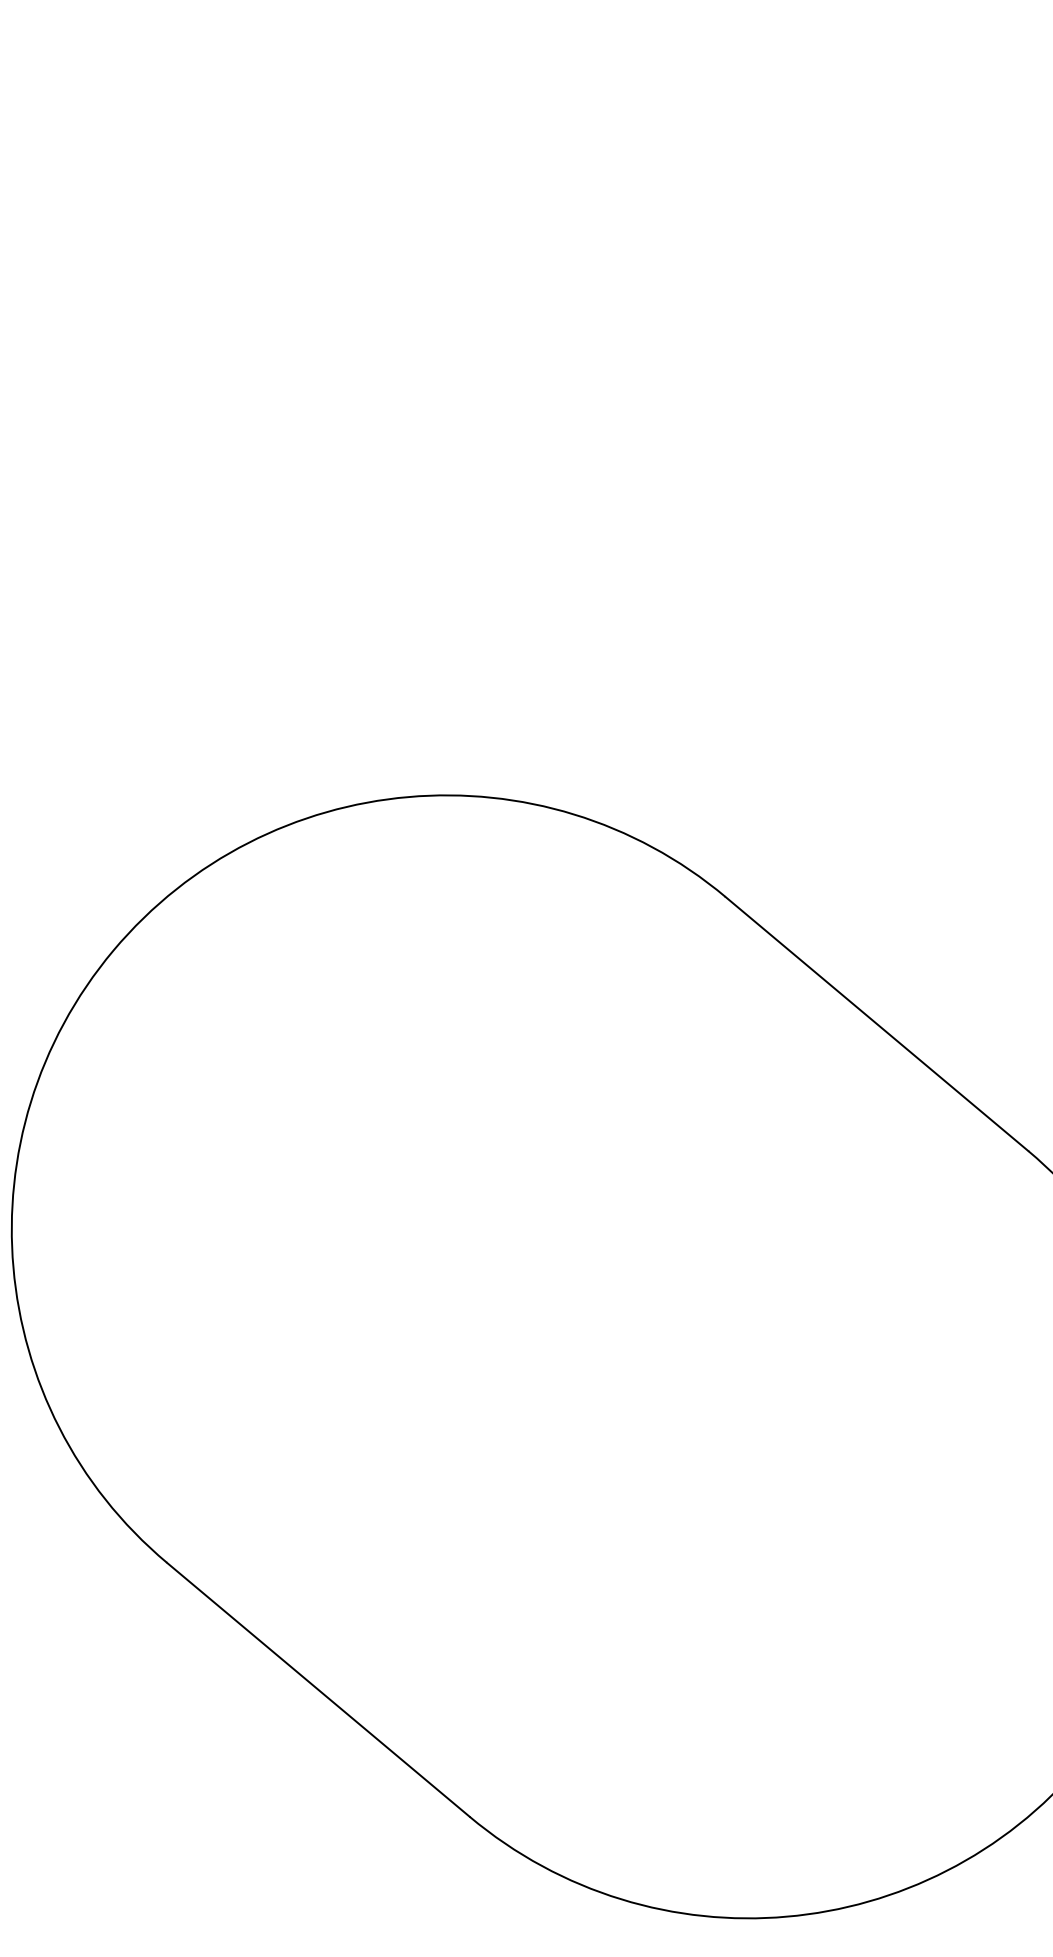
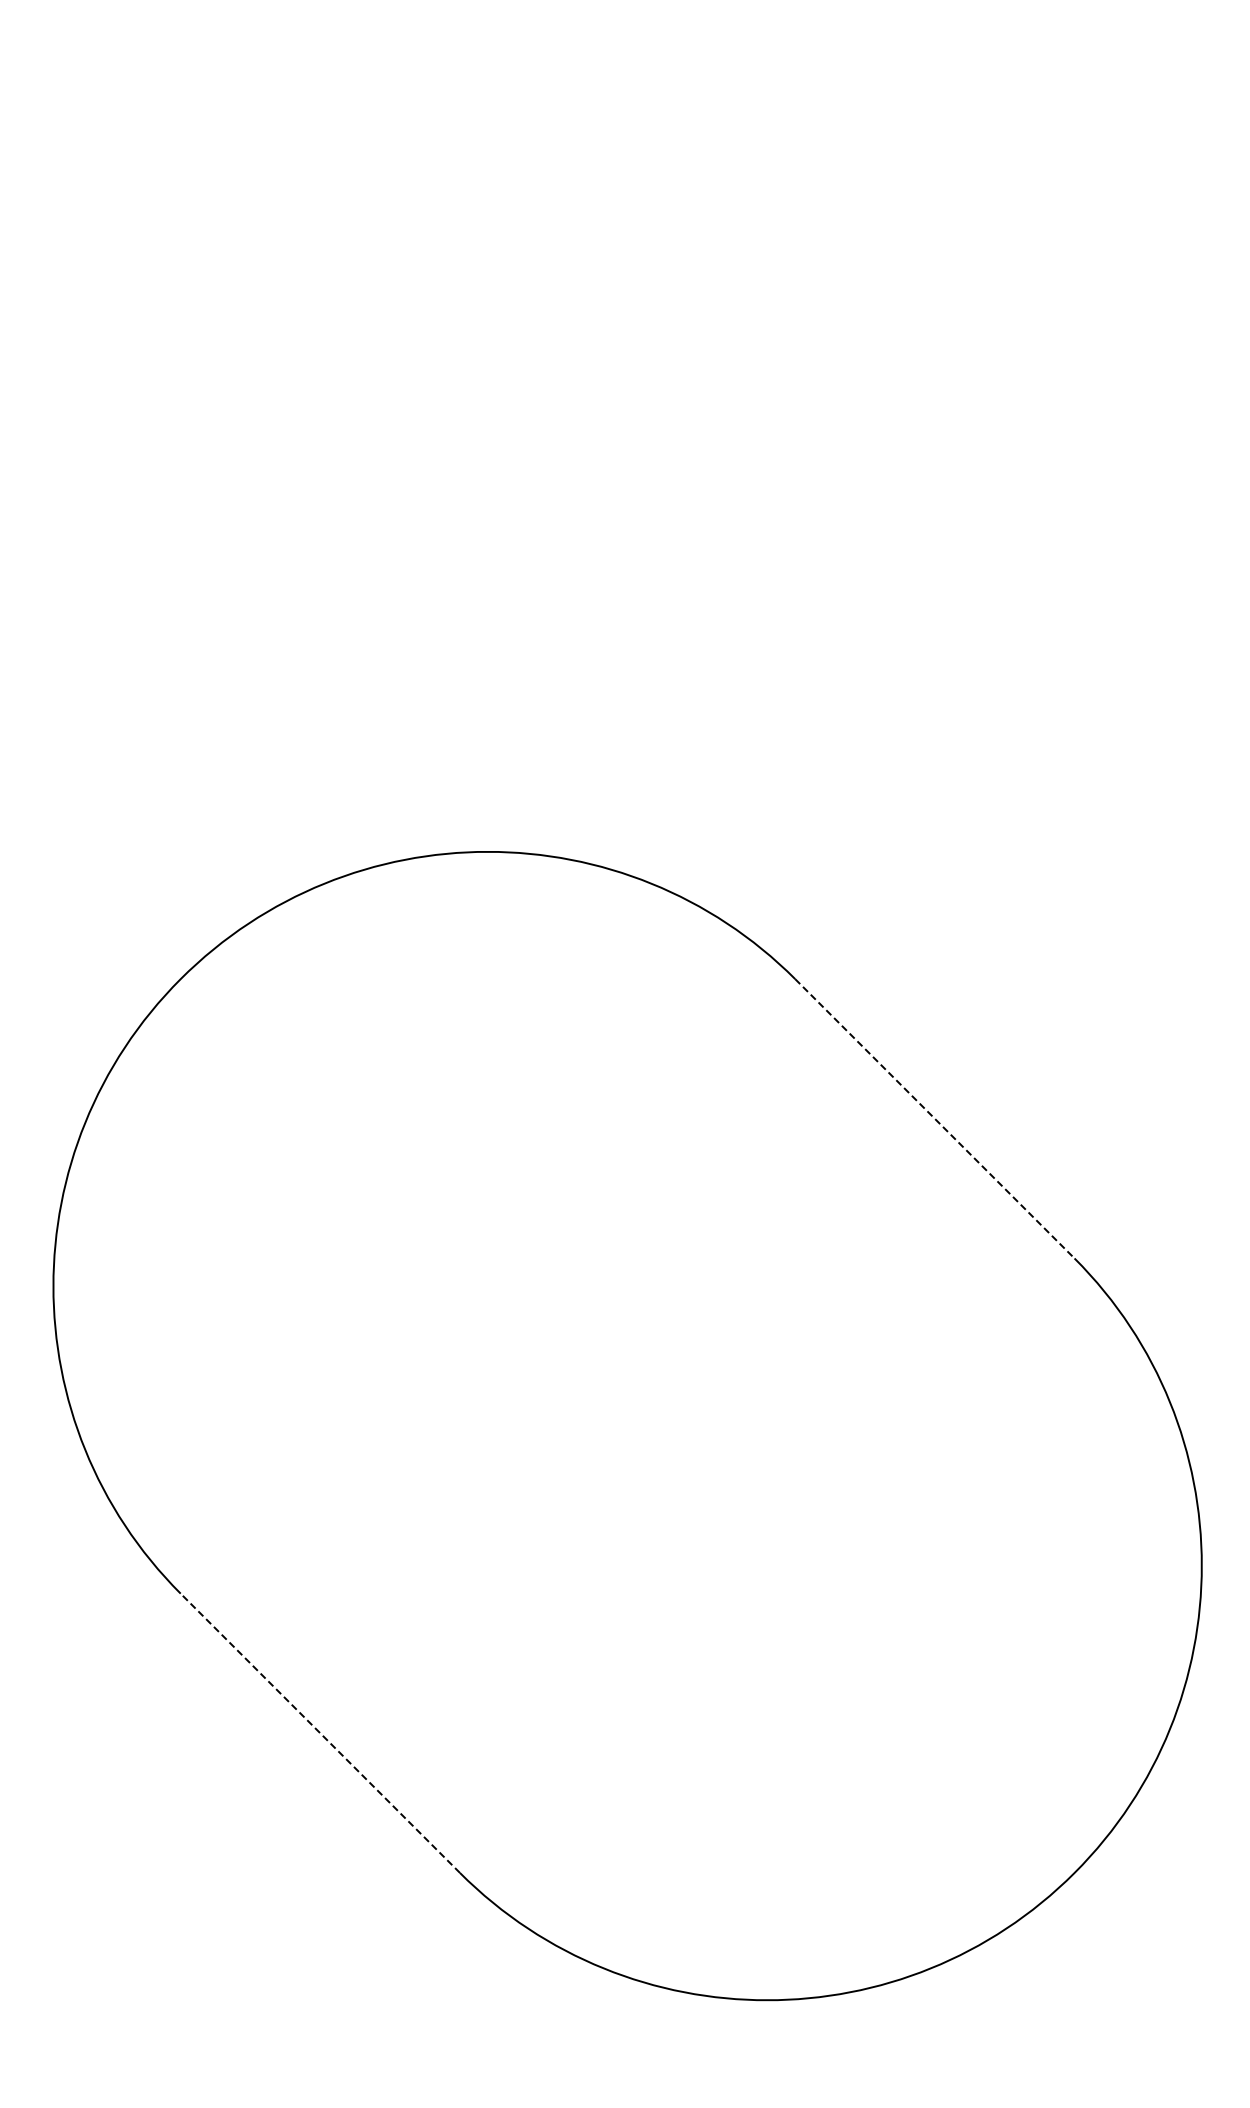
line: (876, 1023) -> (934, 1118), solid -> dashed
line: (318, 1689) -> (320, 1733), solid -> dashed

